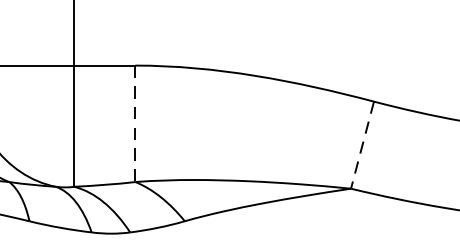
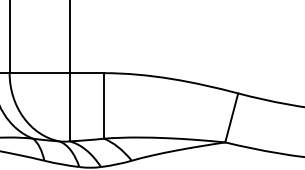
line: (134, 123) -> (103, 105), dashed -> solid
line: (362, 146) -> (231, 118), dashed -> solid

